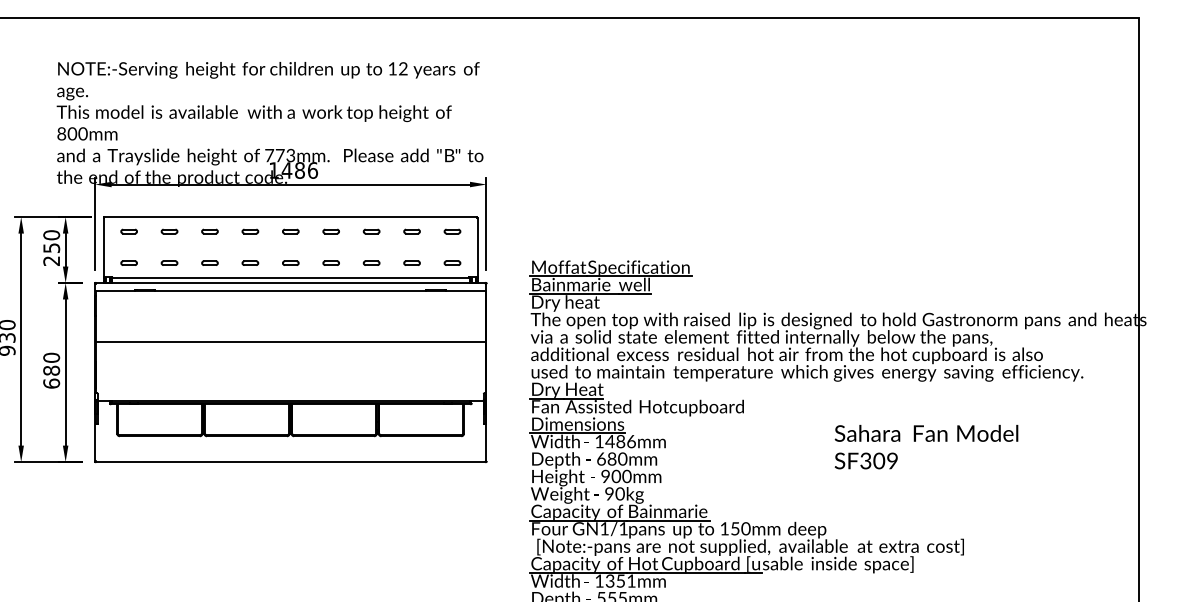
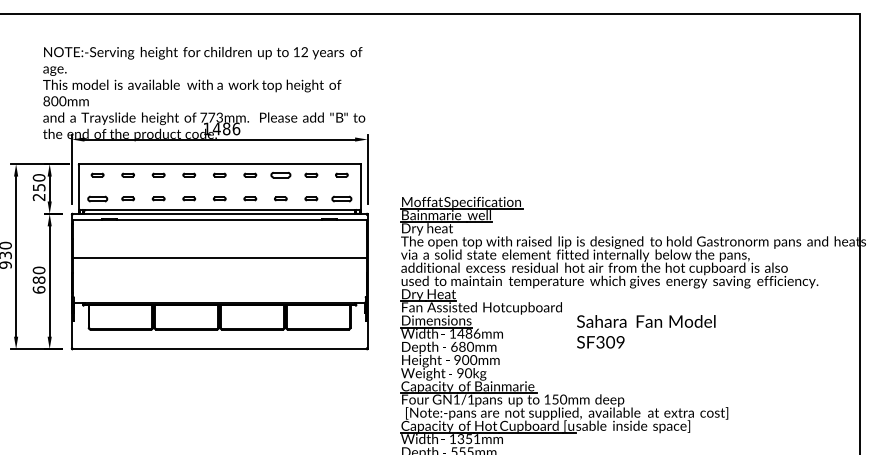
part: (371, 231) -> (280, 175), size x1.6
part: (128, 262) -> (97, 198), size x1.6
part: (452, 262) -> (341, 198), size x1.6
text: (926, 447) -> (646, 332), moved

